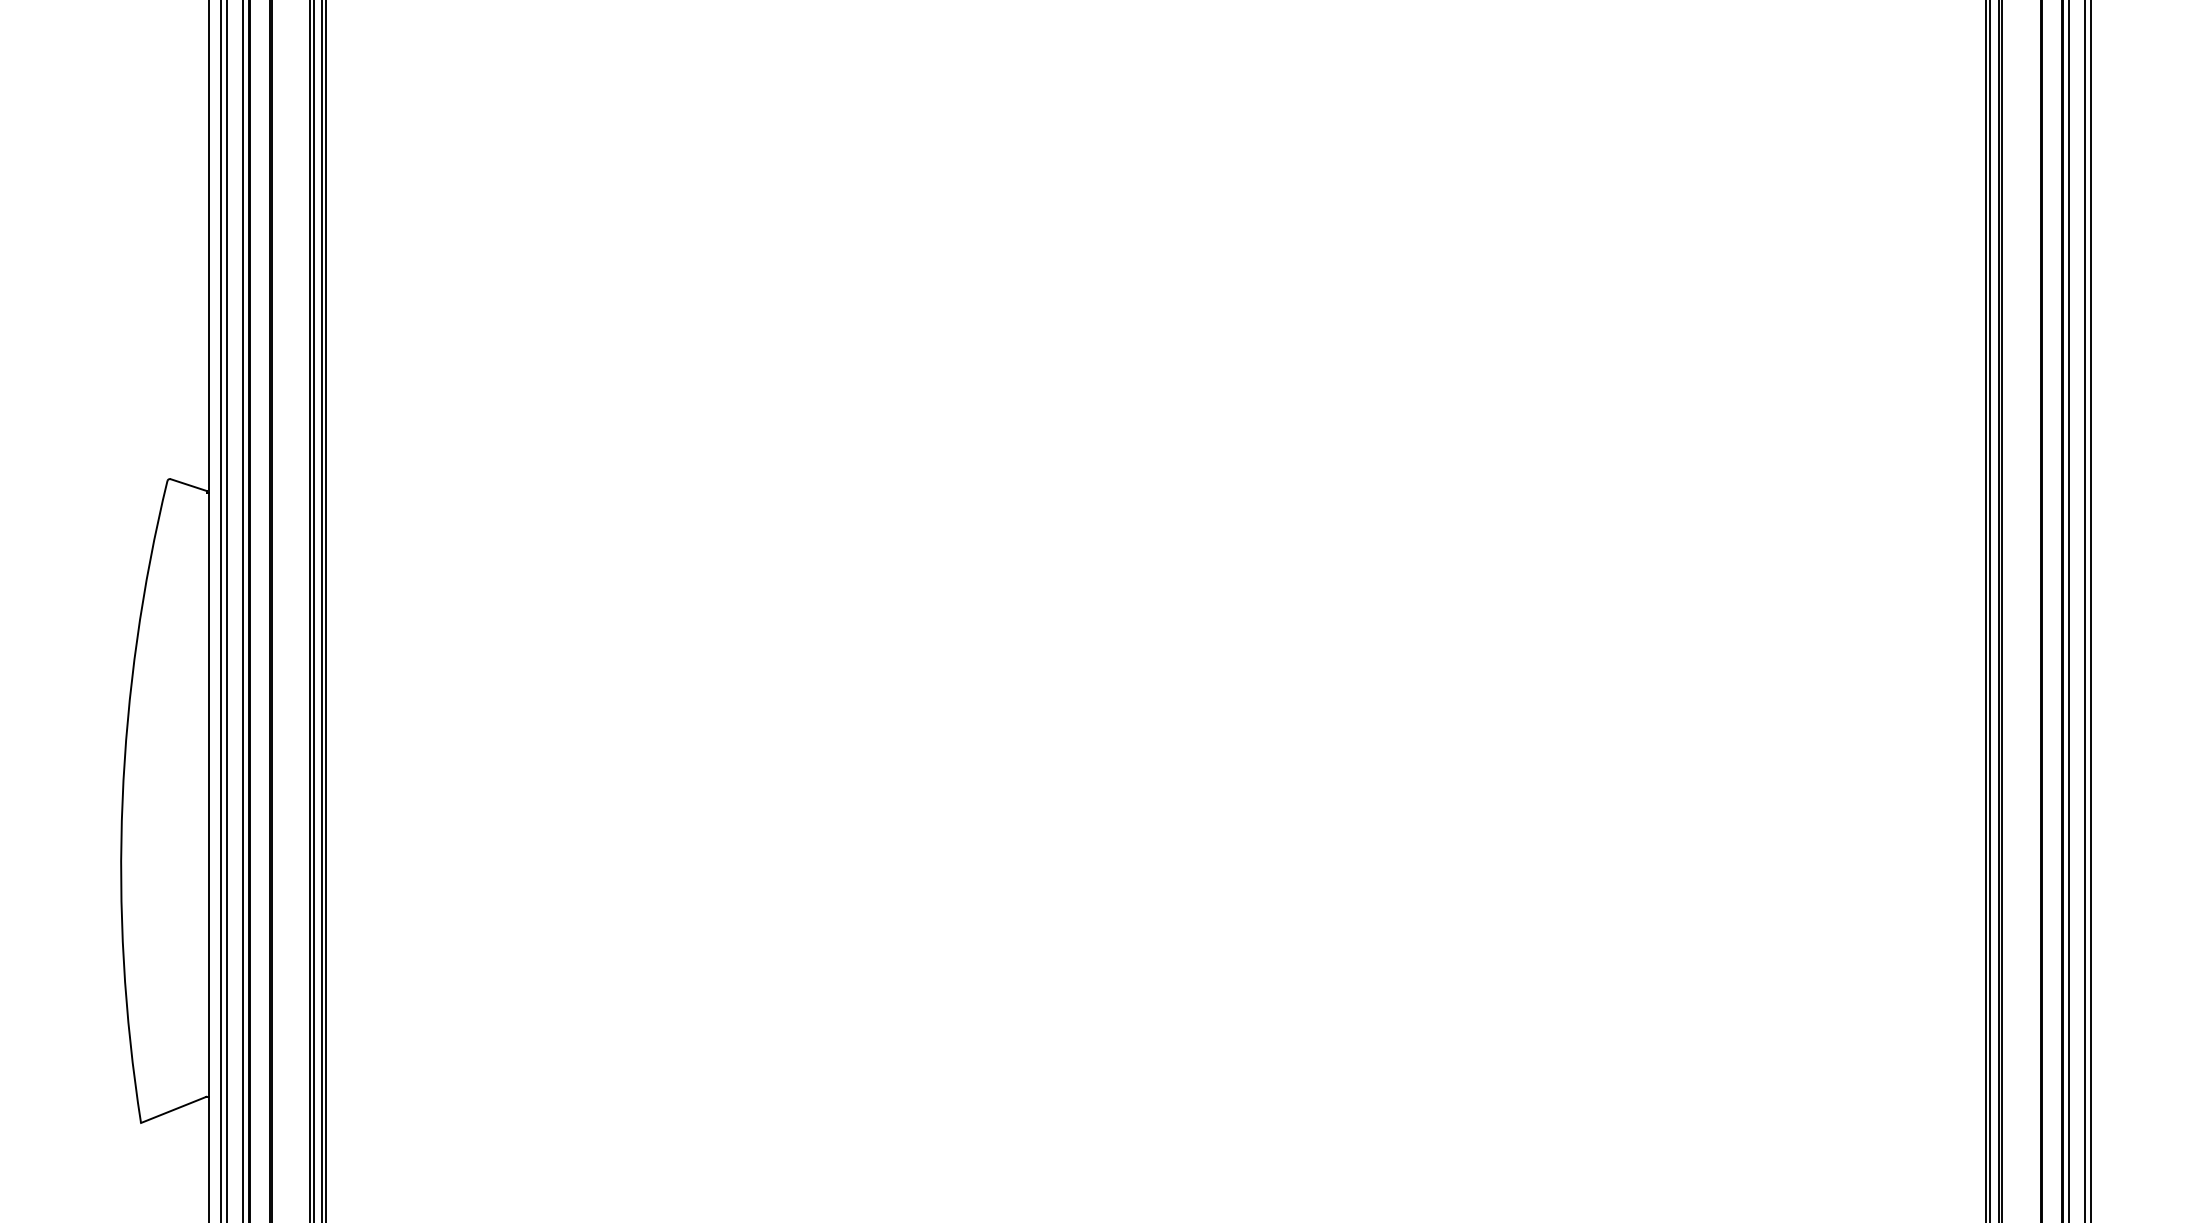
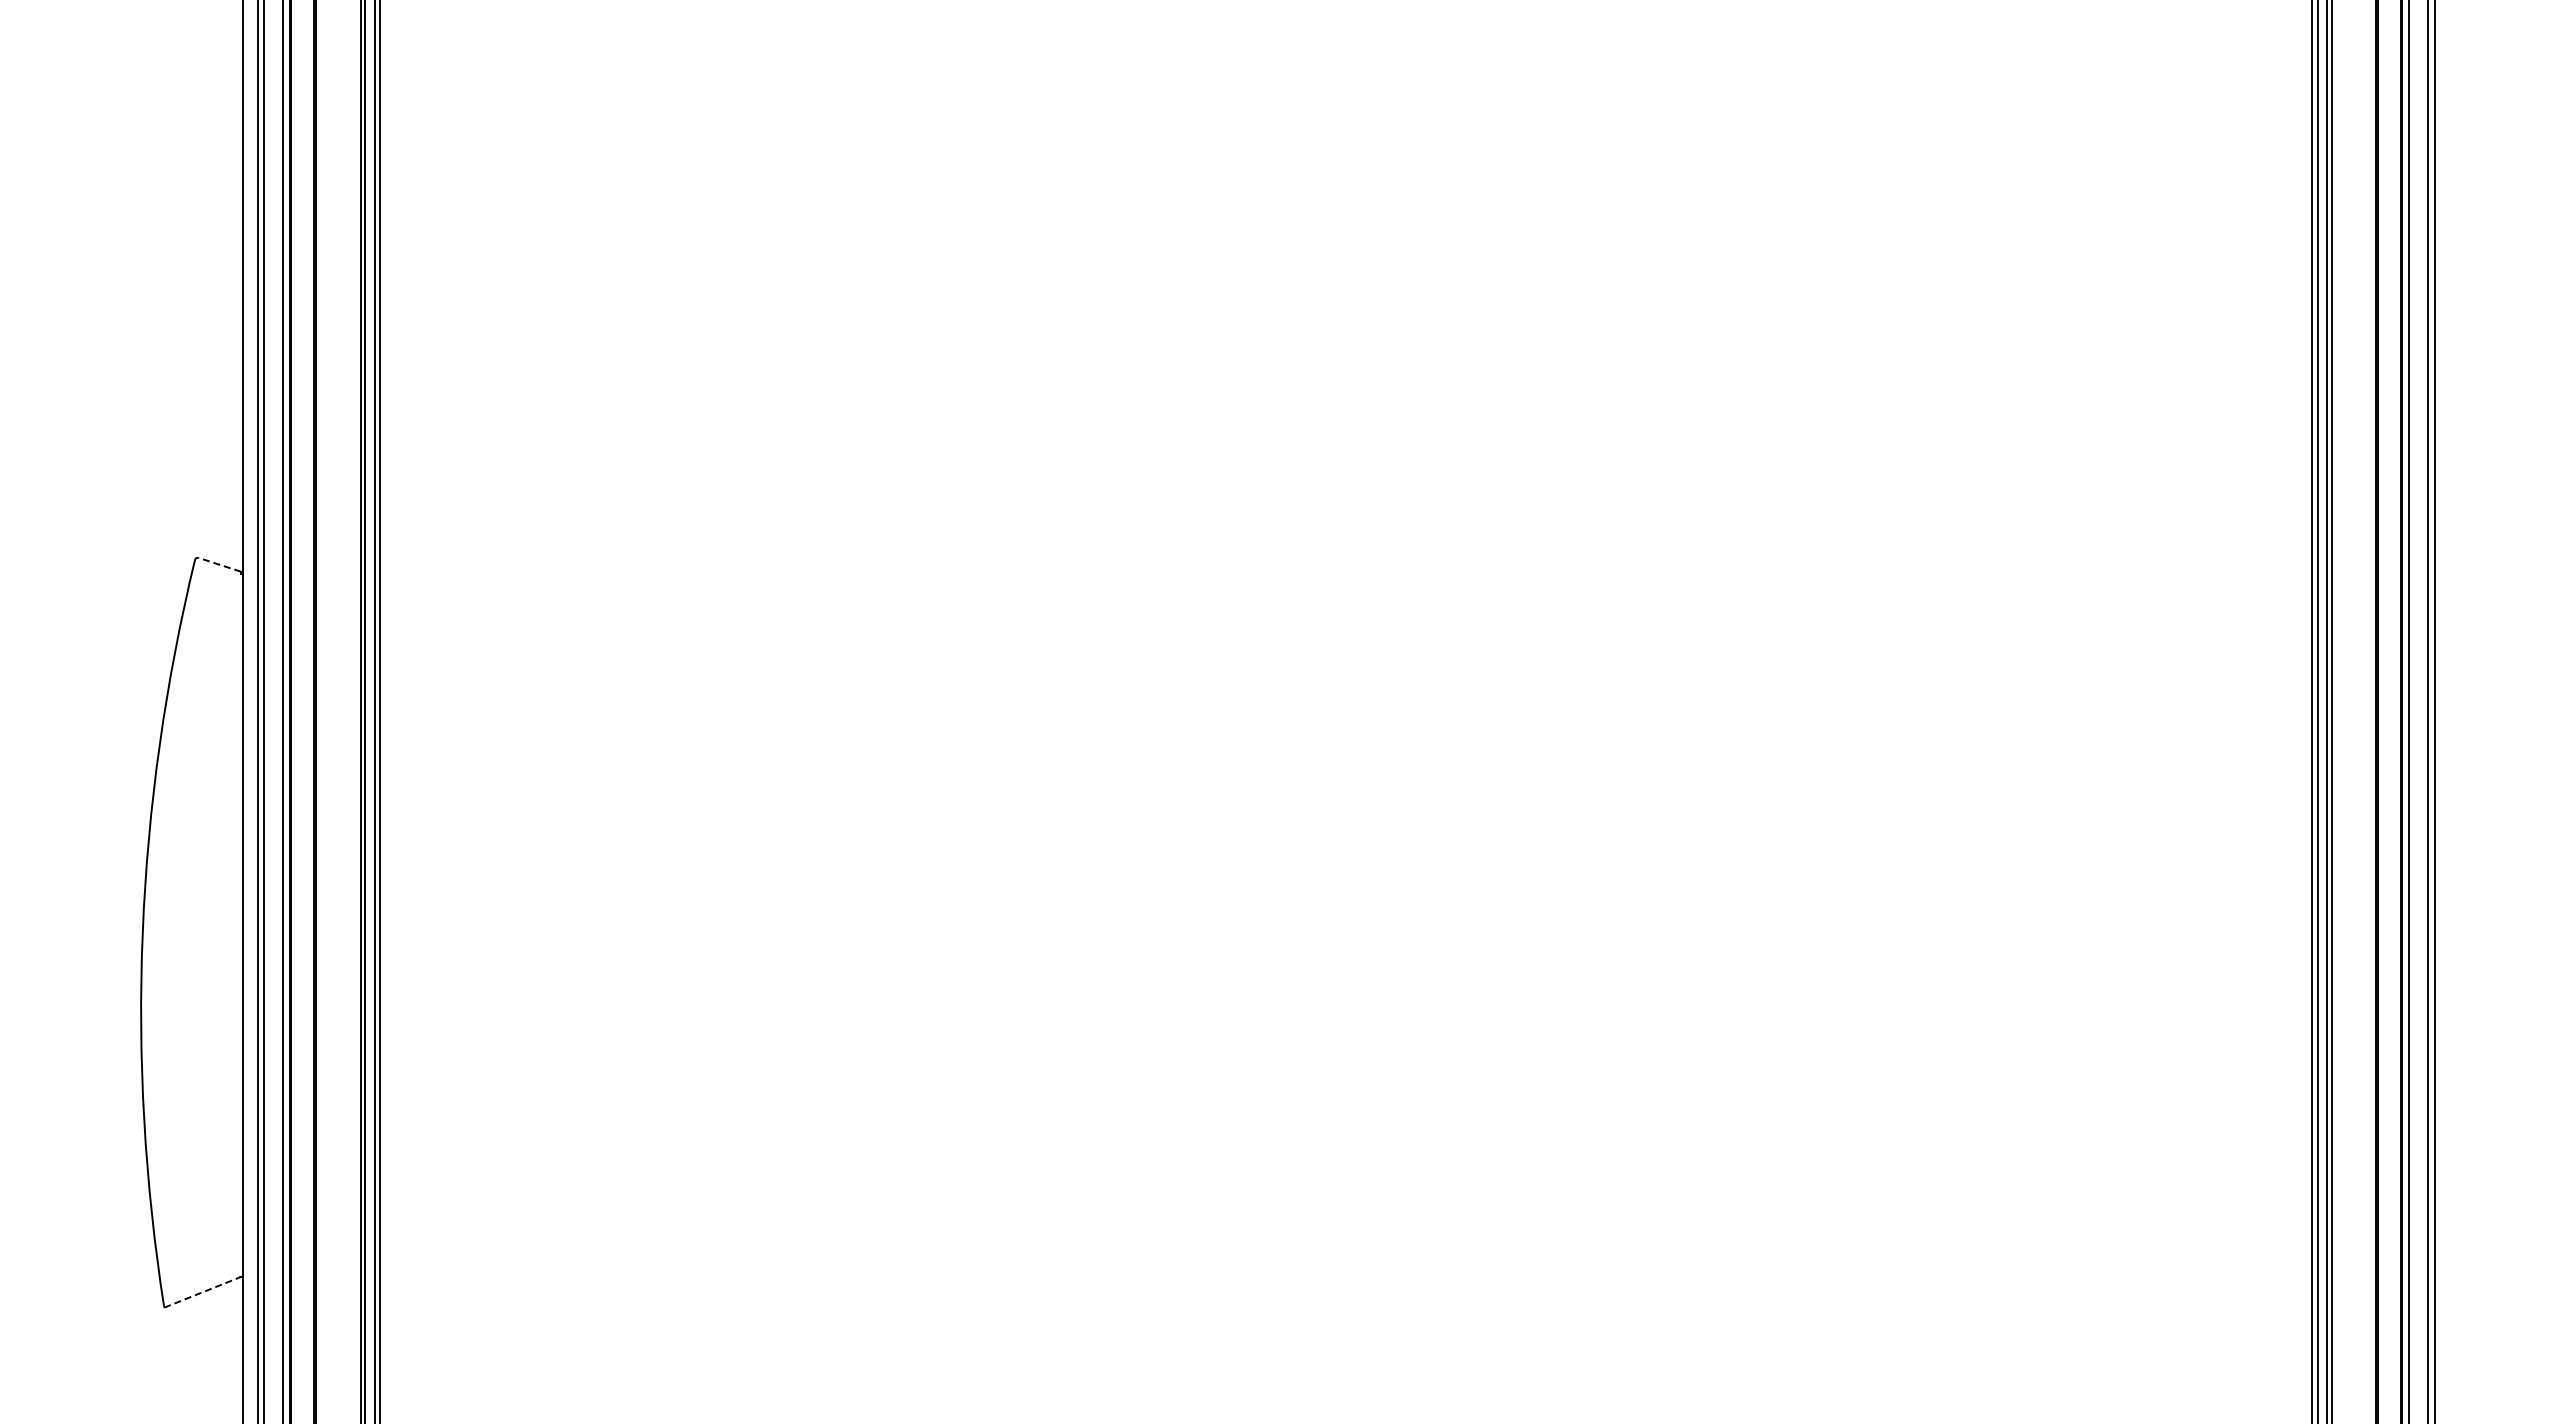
line: (188, 484) -> (219, 564), solid -> dashed
line: (173, 1109) -> (202, 1292), solid -> dashed

